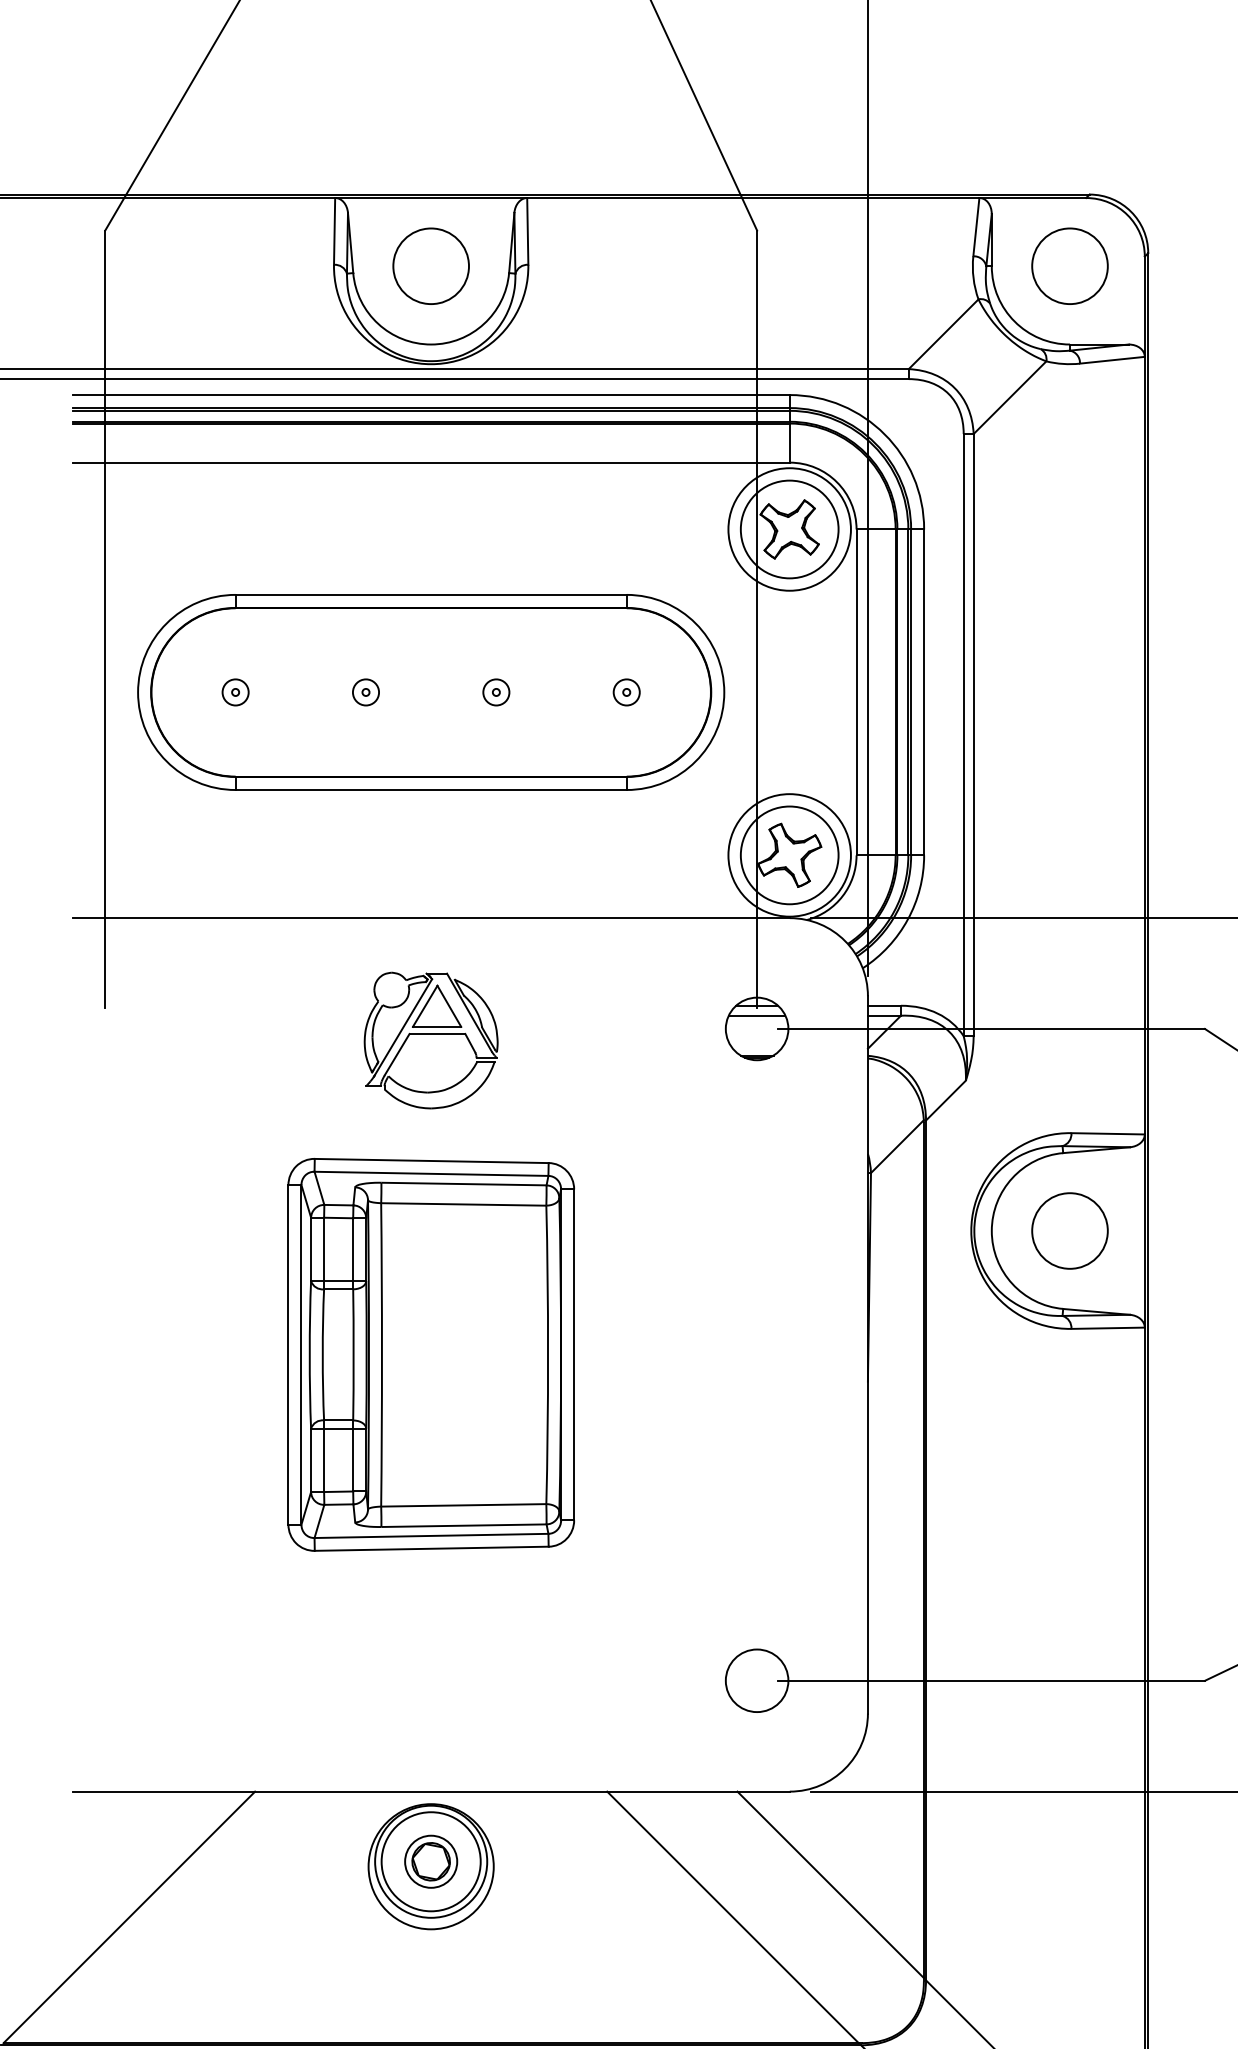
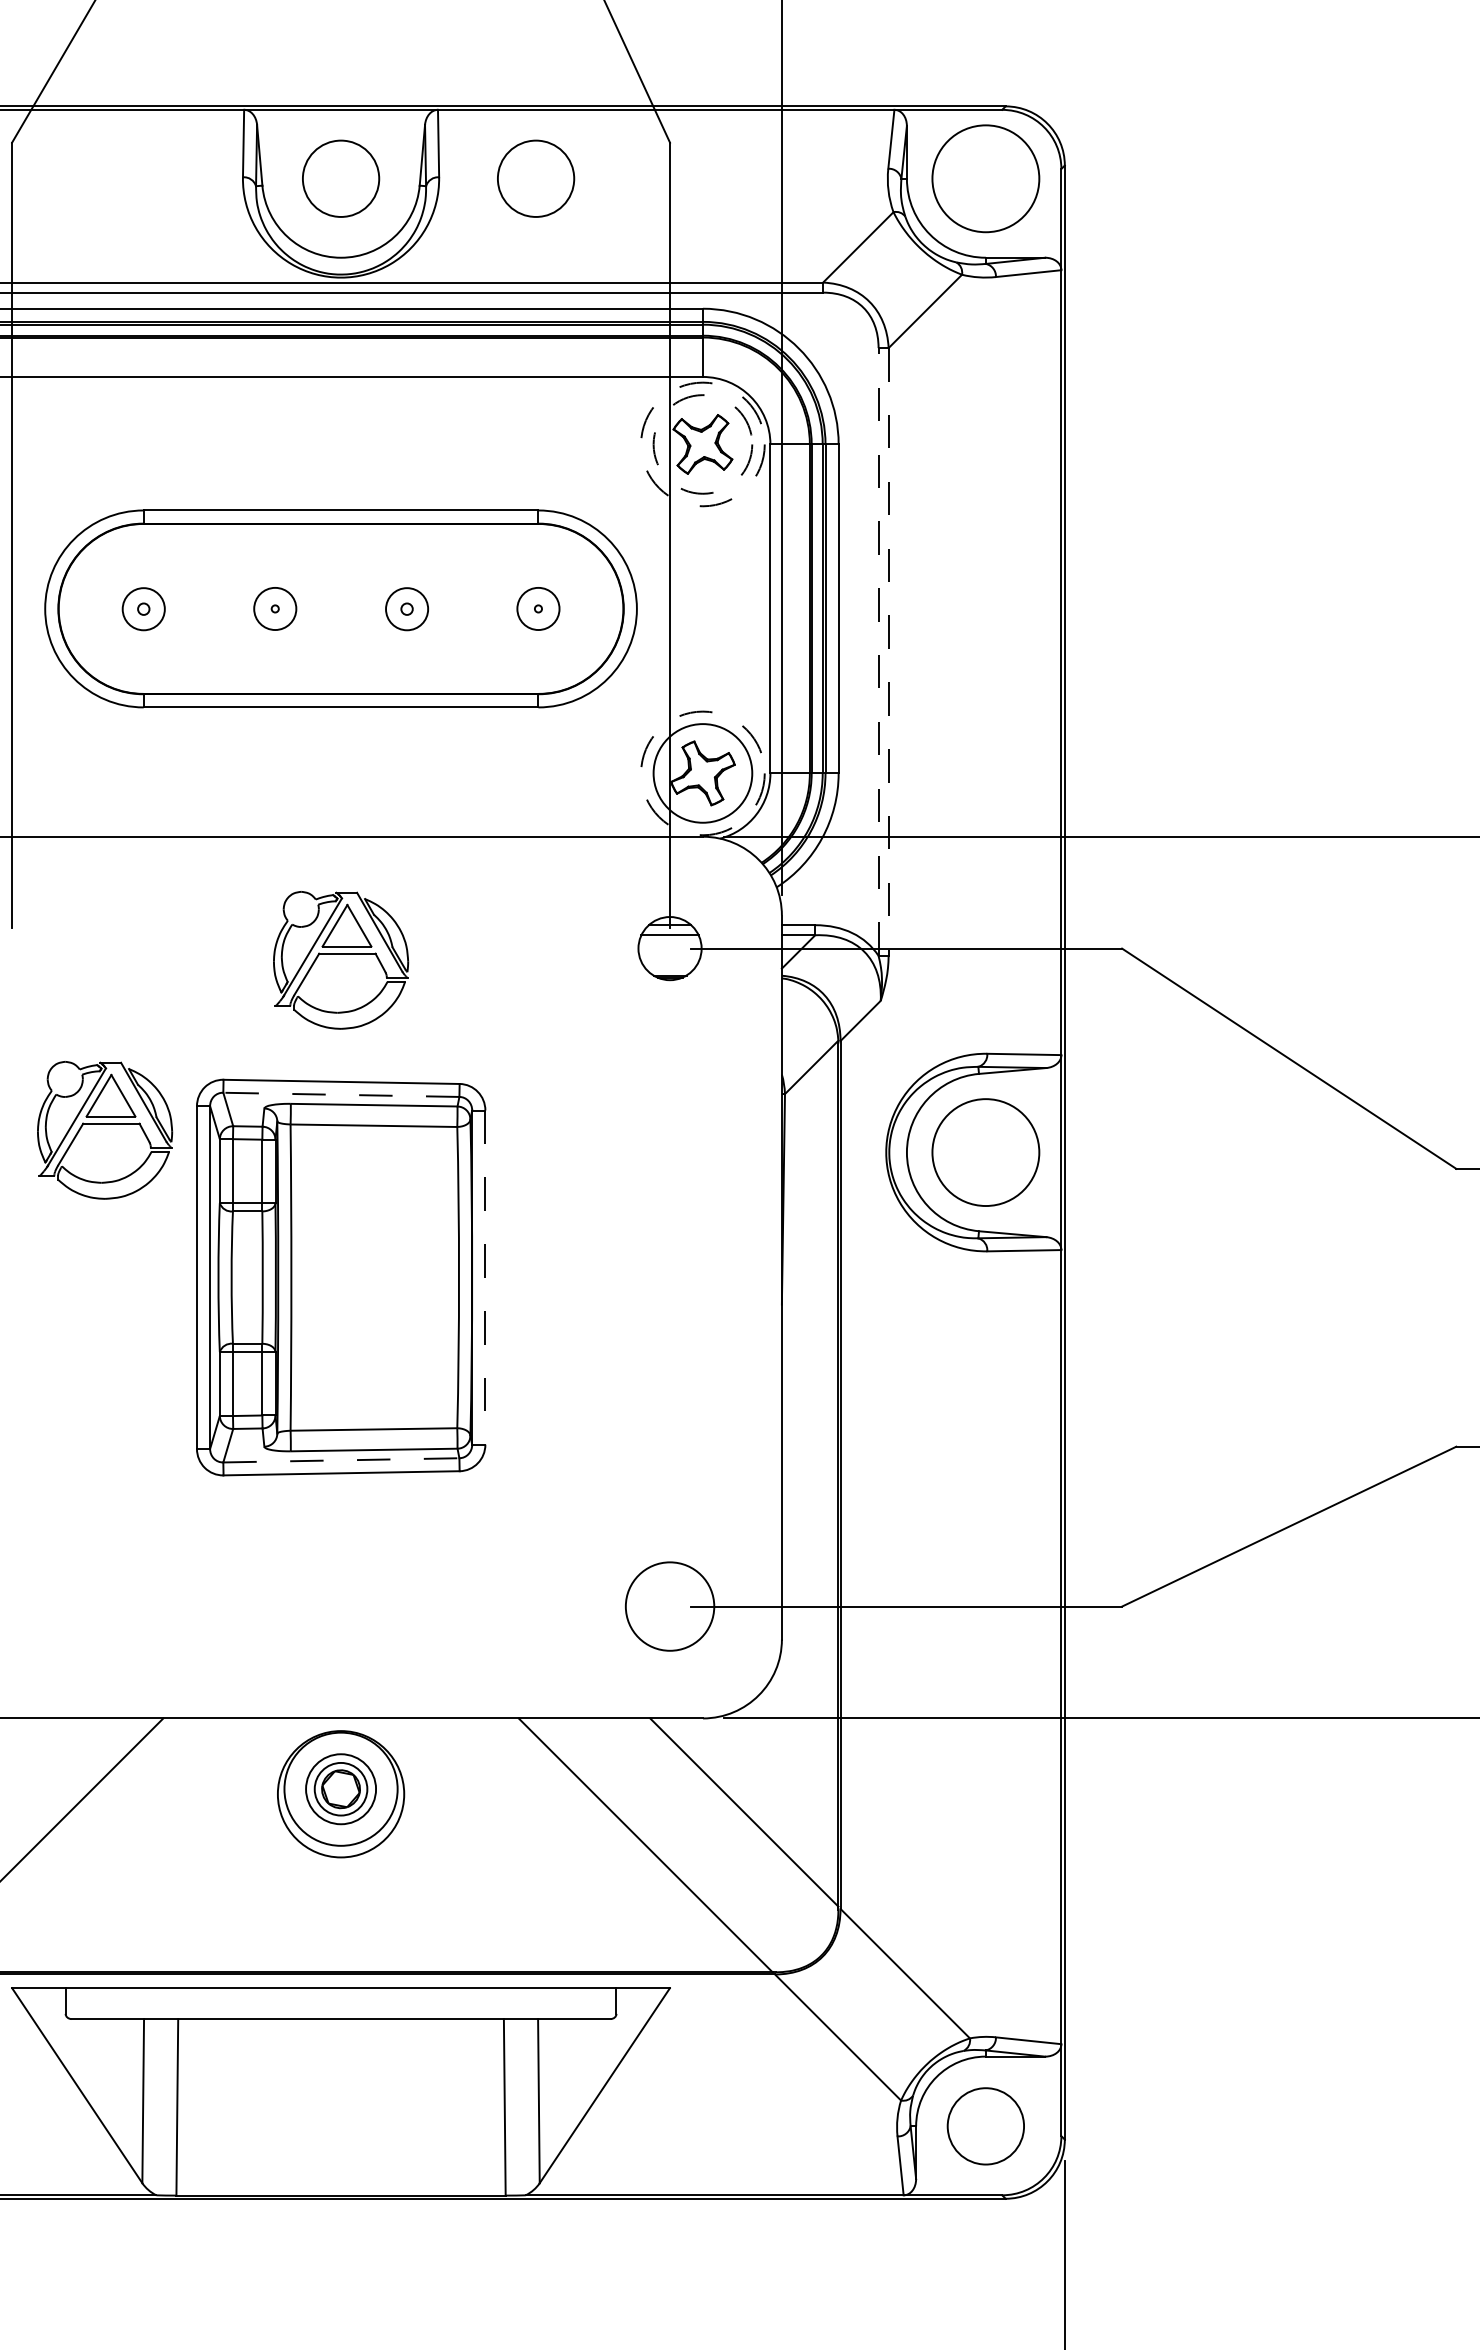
circle: (624, 266) -> (536, 178), added
circle: (1069, 266) -> (985, 178), size x1.4
circle: (789, 529) -> (702, 444), solid -> dashed
circle: (789, 529) -> (702, 444), solid -> dashed
part: (235, 692) -> (143, 608), size x1.6
circle: (366, 692) -> (275, 608), size x1.6
part: (496, 692) -> (406, 608), size x1.6
circle: (626, 692) -> (538, 608), size x1.6
line: (963, 735) -> (878, 652), solid -> dashed
line: (973, 735) -> (888, 652), solid -> dashed
circle: (789, 855) -> (702, 773), solid -> dashed
line: (430, 1173) -> (340, 1094), solid -> dashed
part: (197, 1209) -> (105, 1130), added
circle: (1069, 1230) -> (985, 1152), size x1.4
line: (574, 1355) -> (485, 1278), solid -> dashed
line: (431, 1536) -> (341, 1460), solid -> dashed
circle: (756, 1680) -> (669, 1606), size x1.4
circle: (431, 1862) -> (341, 1789), size x0.7

